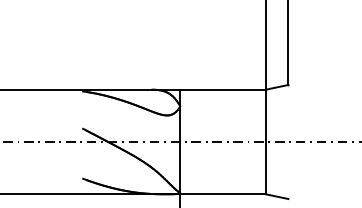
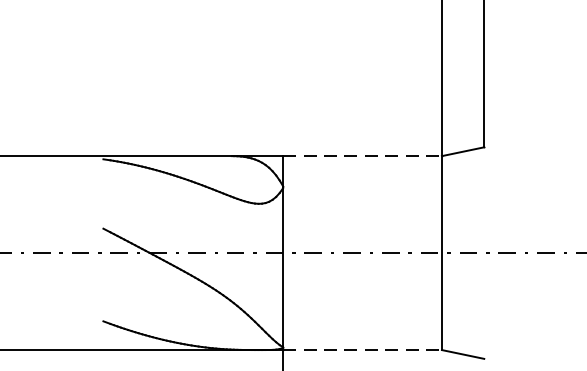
line: (222, 89) -> (362, 155), solid -> dashed
line: (222, 194) -> (362, 350), solid -> dashed

